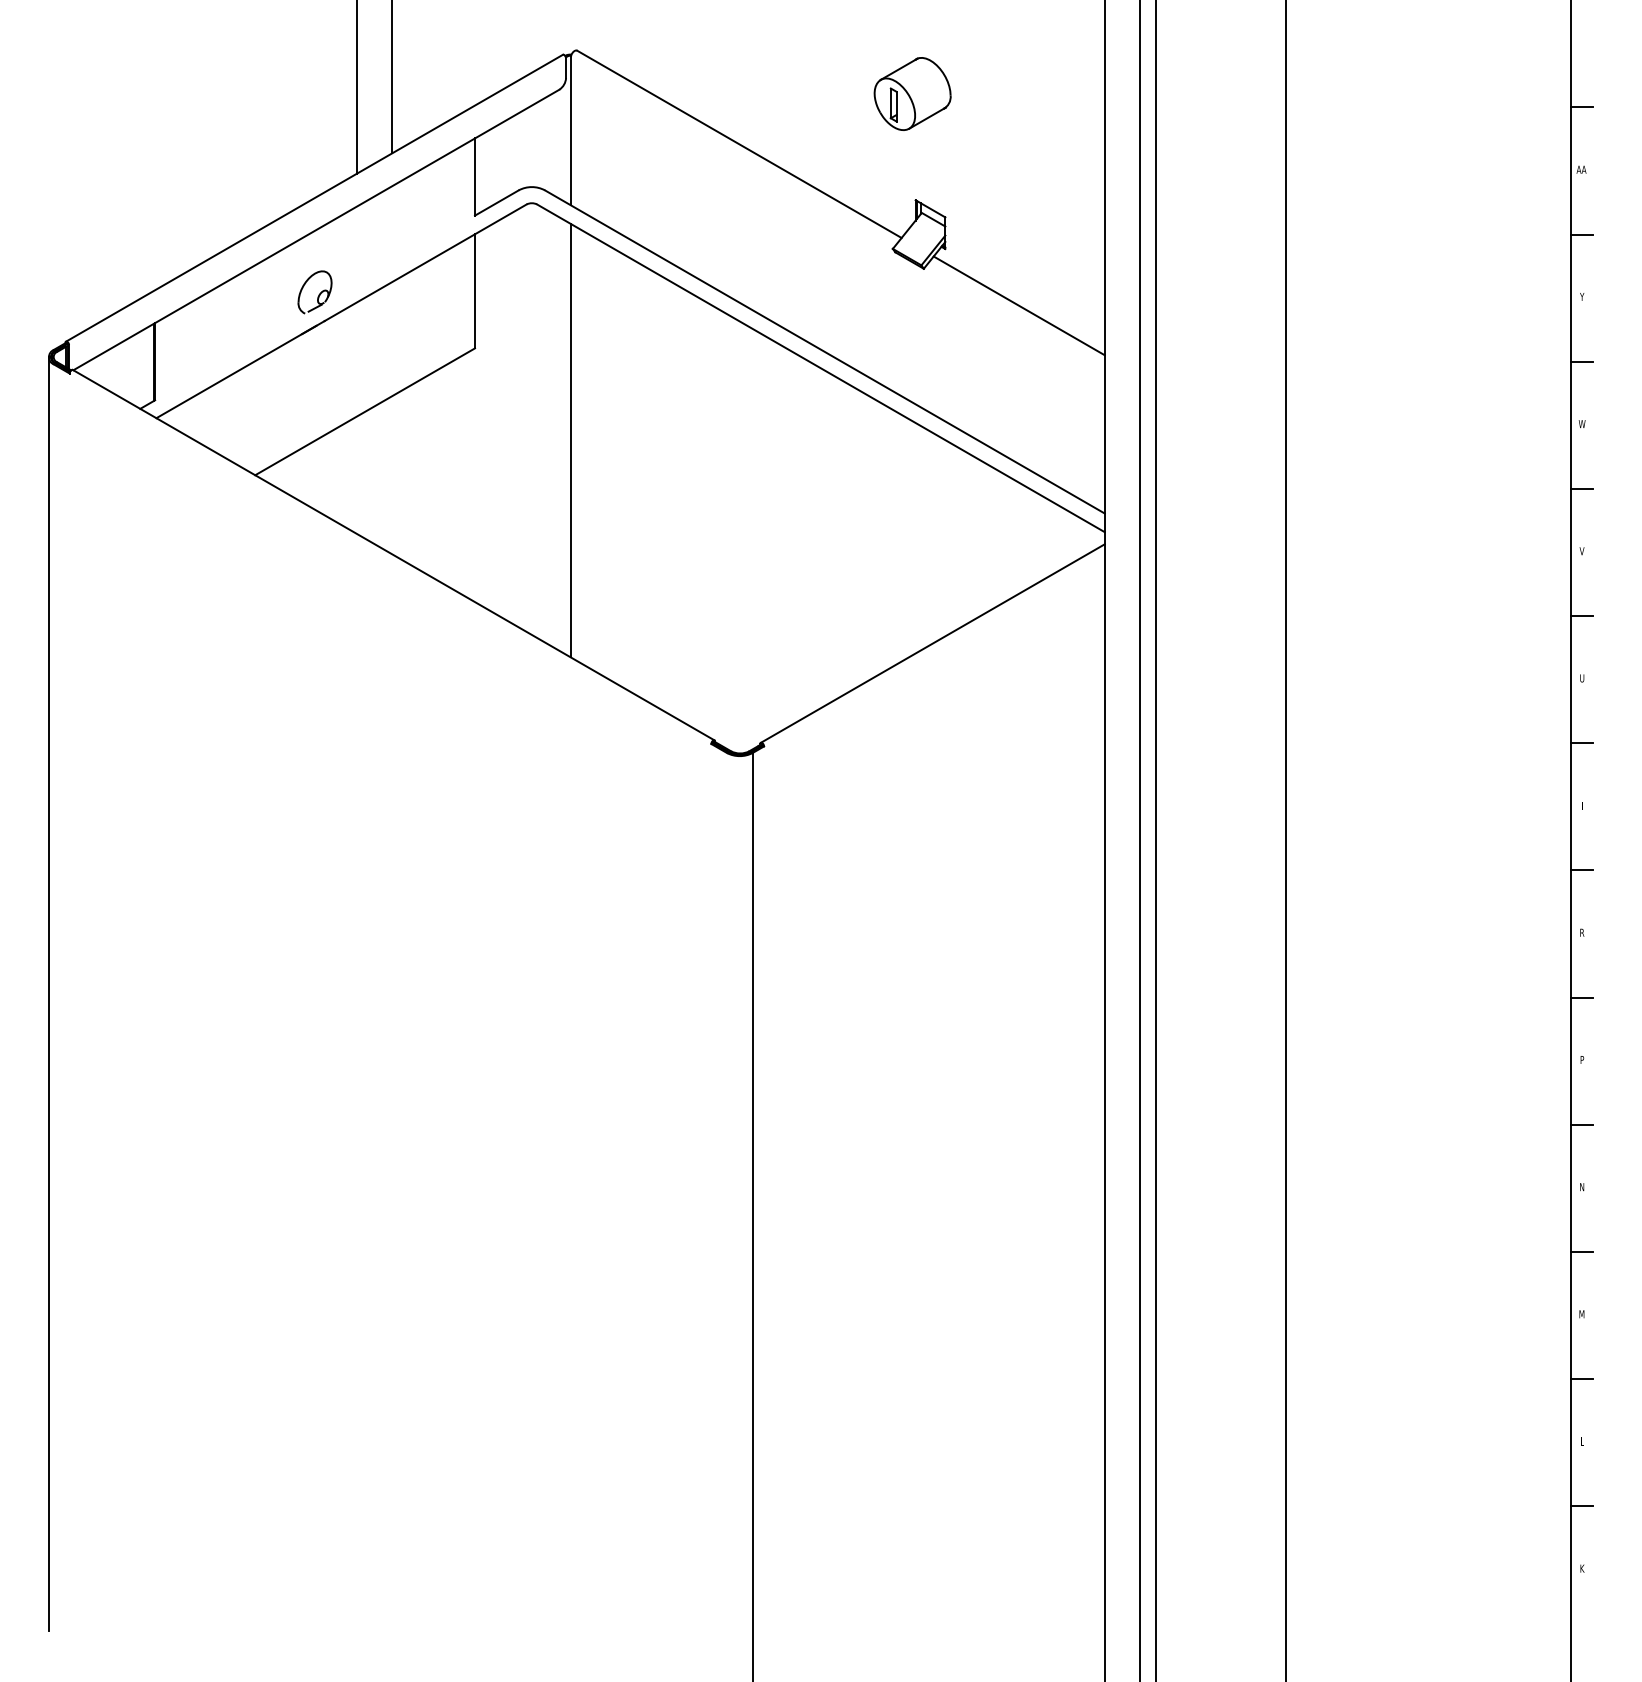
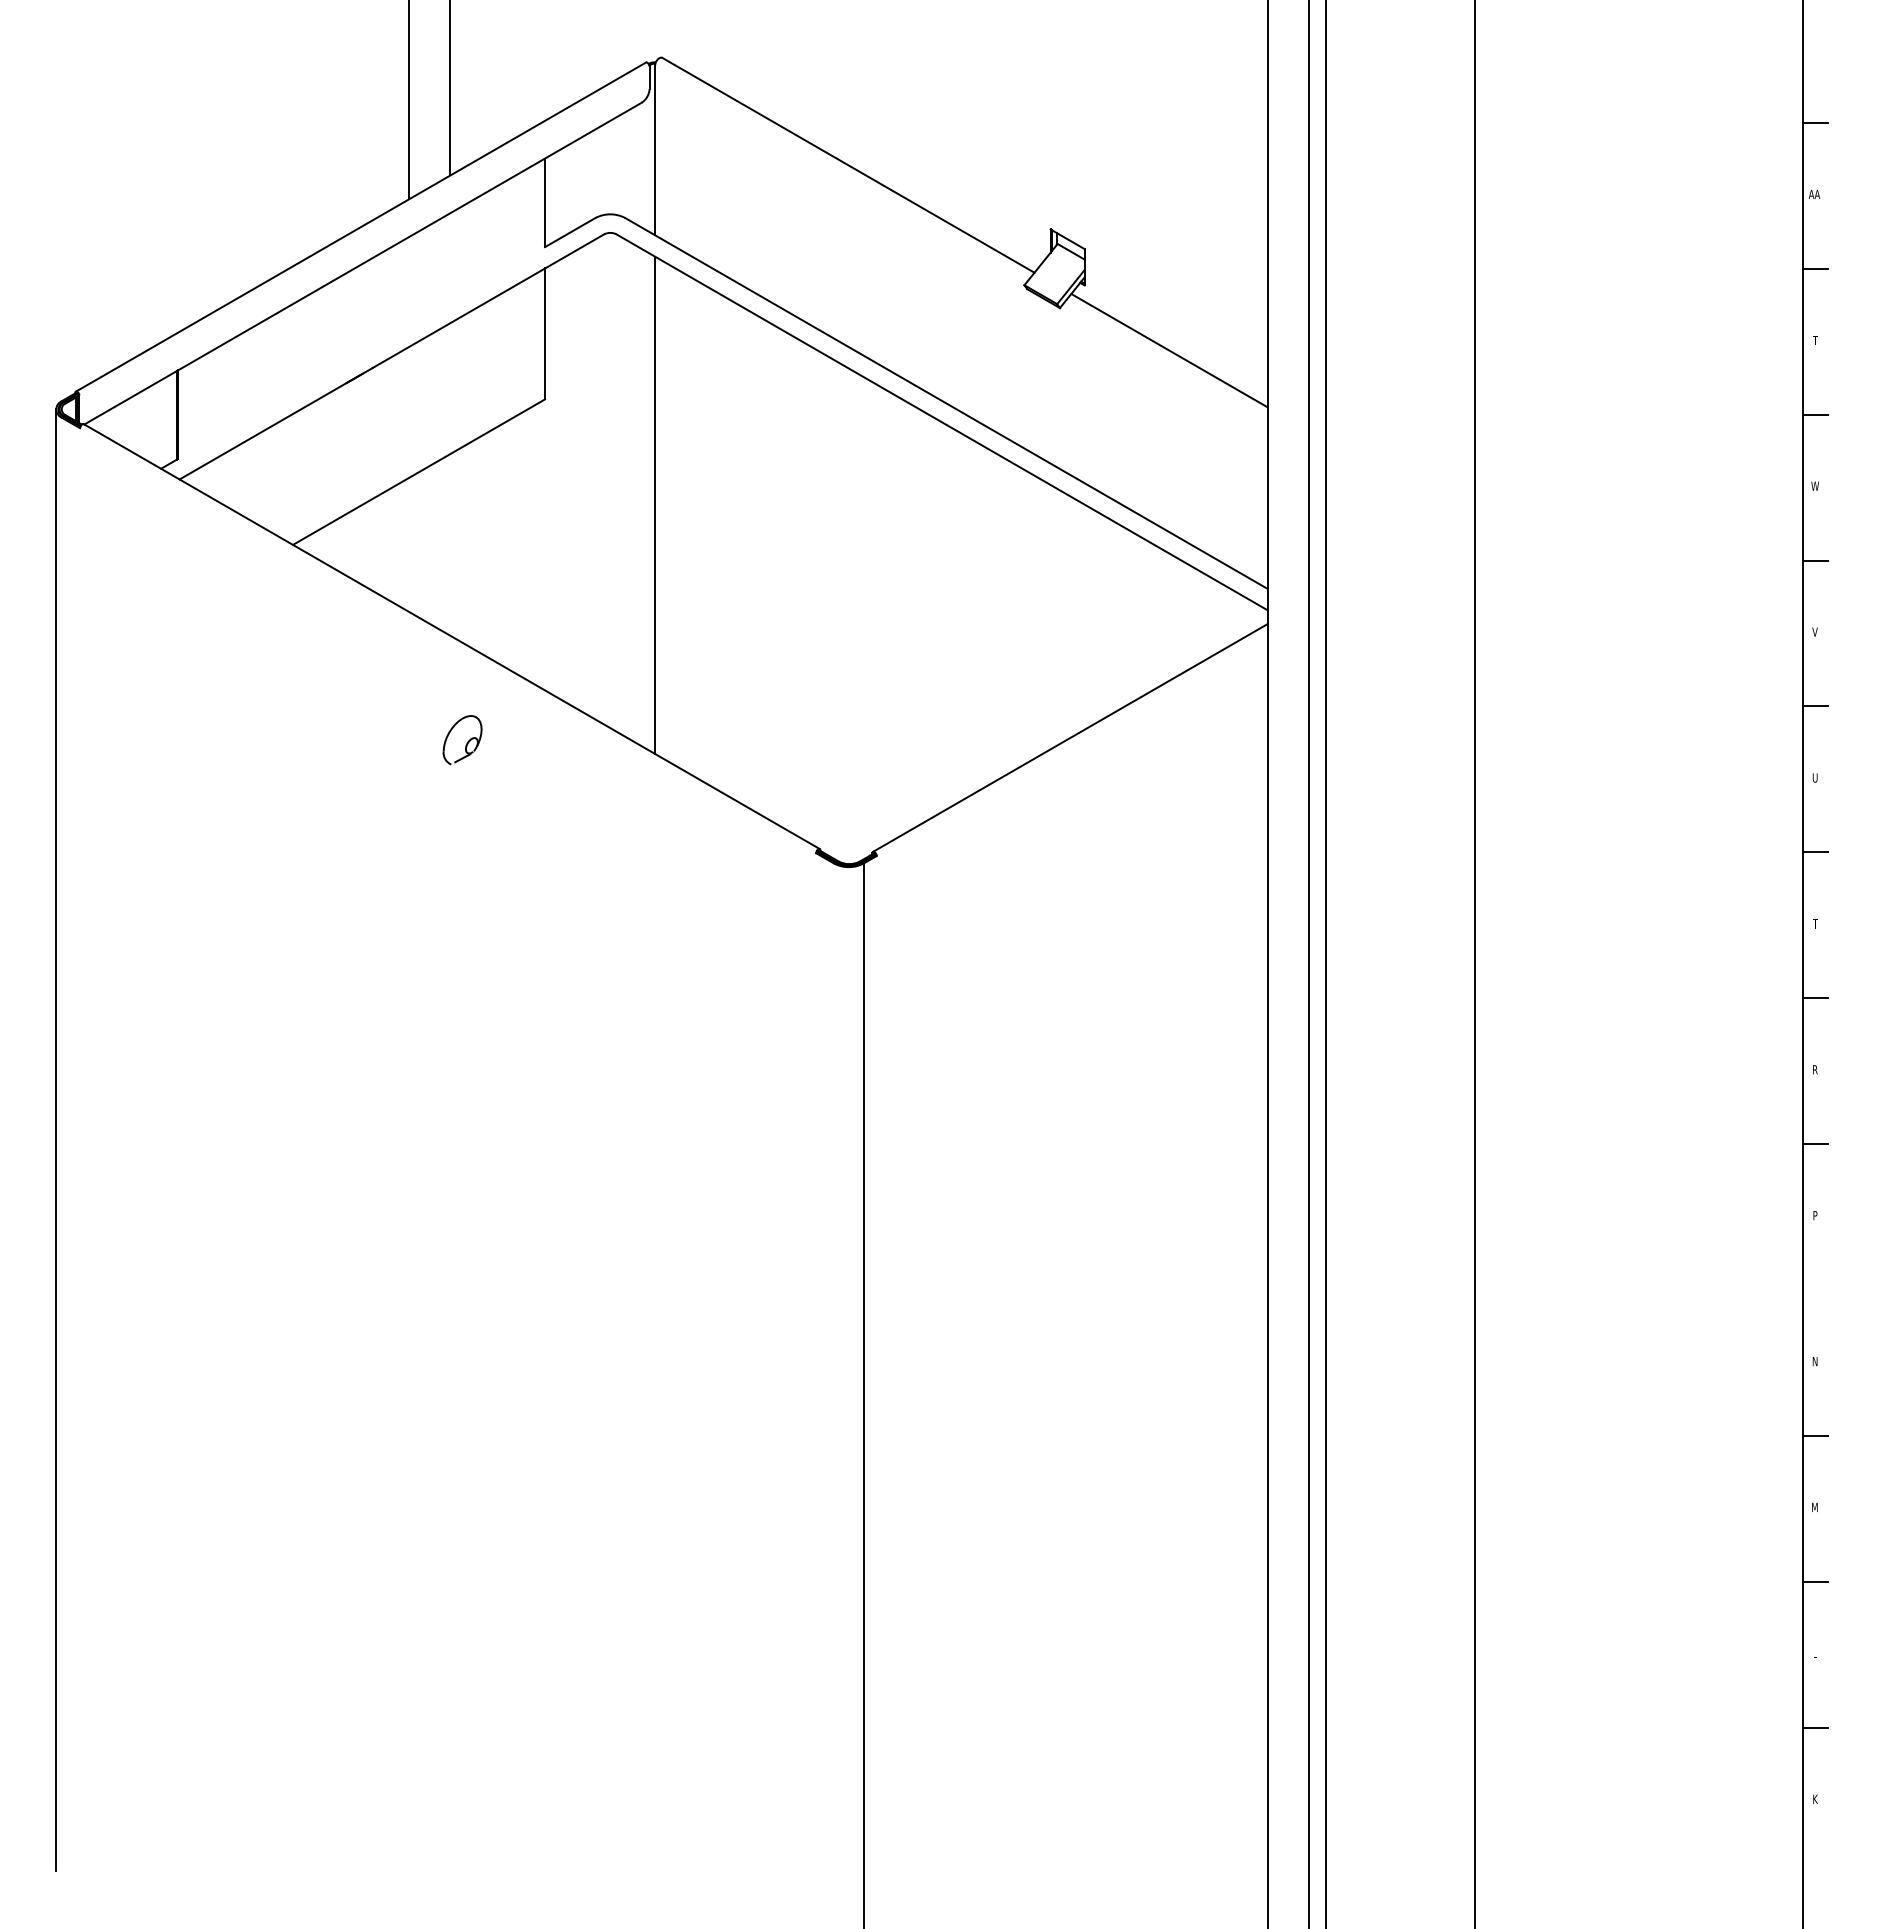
part: (912, 93) -> (1046, 107), removed
part: (314, 292) -> (462, 740), moved
text: (1581, 296) -> (1814, 339), Y -> T
line: (1581, 1125) -> (1814, 1290), removed

